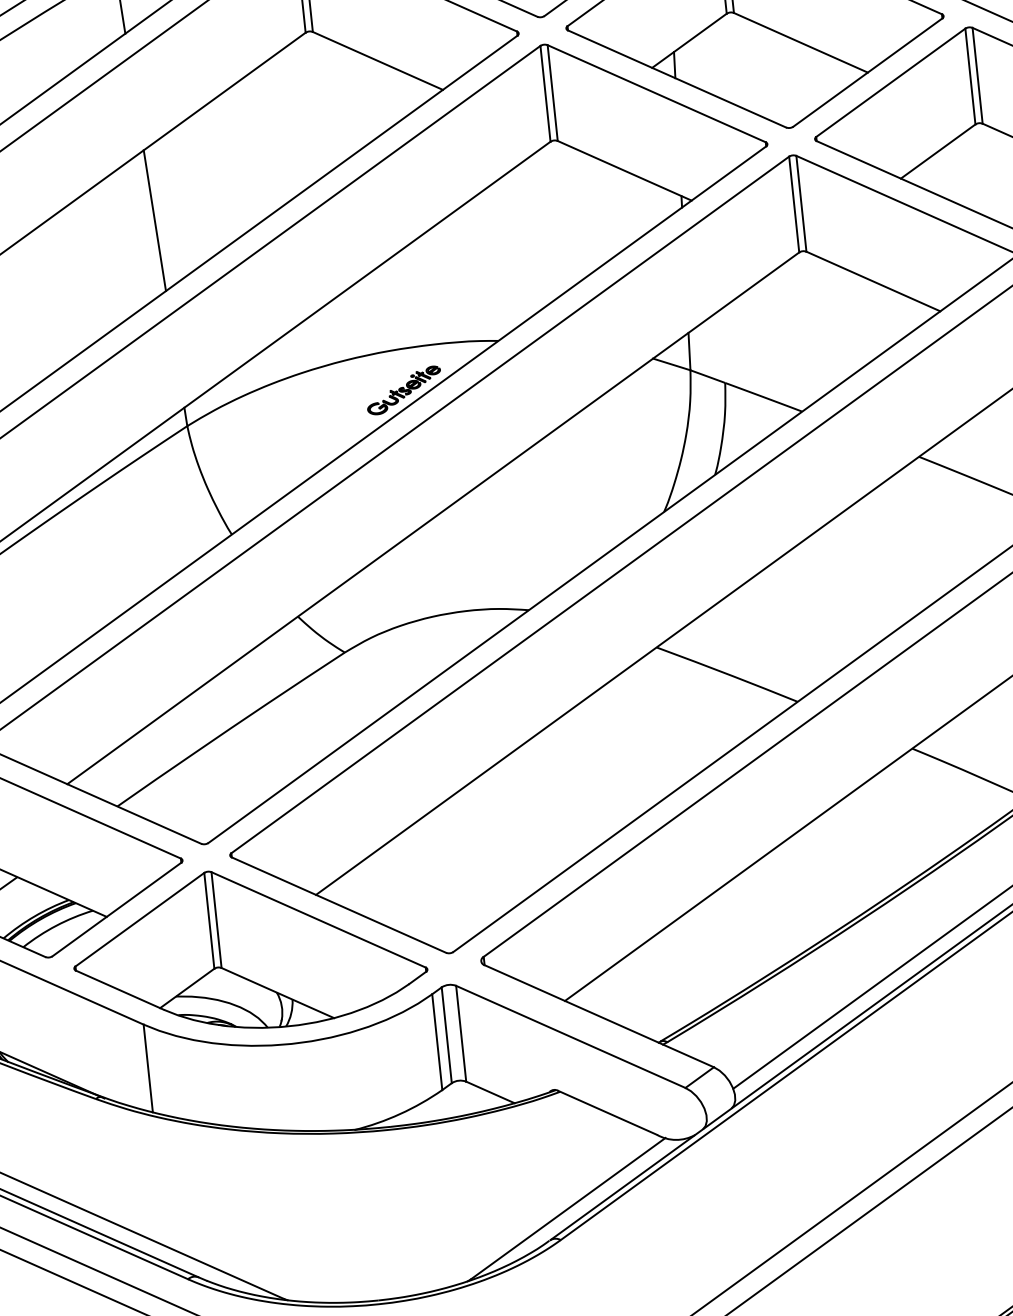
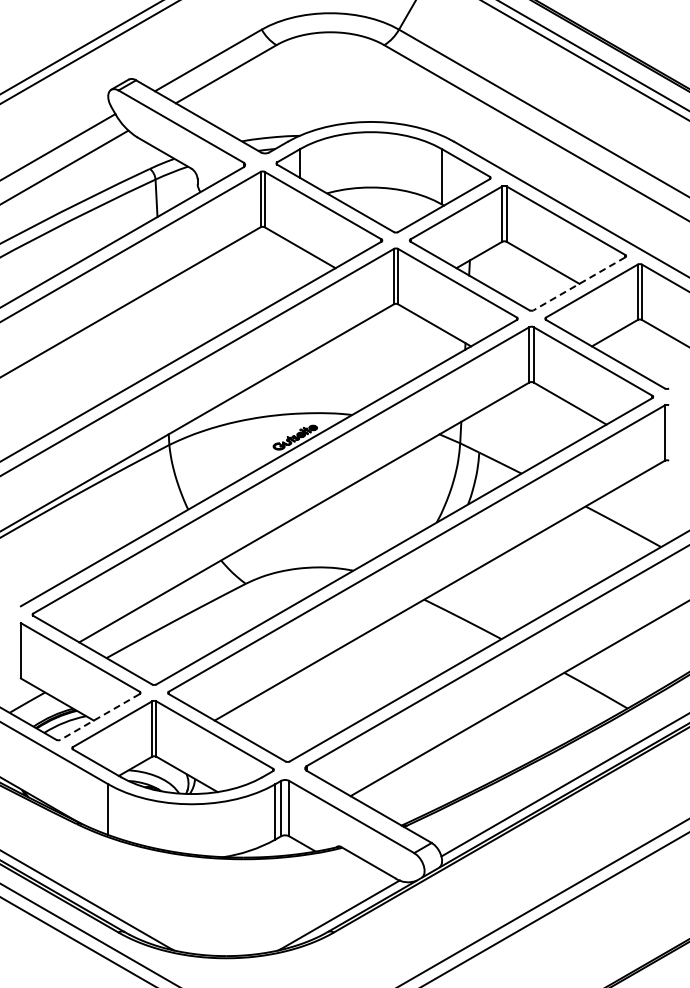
line: (867, 71) -> (579, 283), solid -> dashed
line: (155, 220) -> (163, 325), removed
line: (117, 908) -> (100, 716), solid -> dashed

